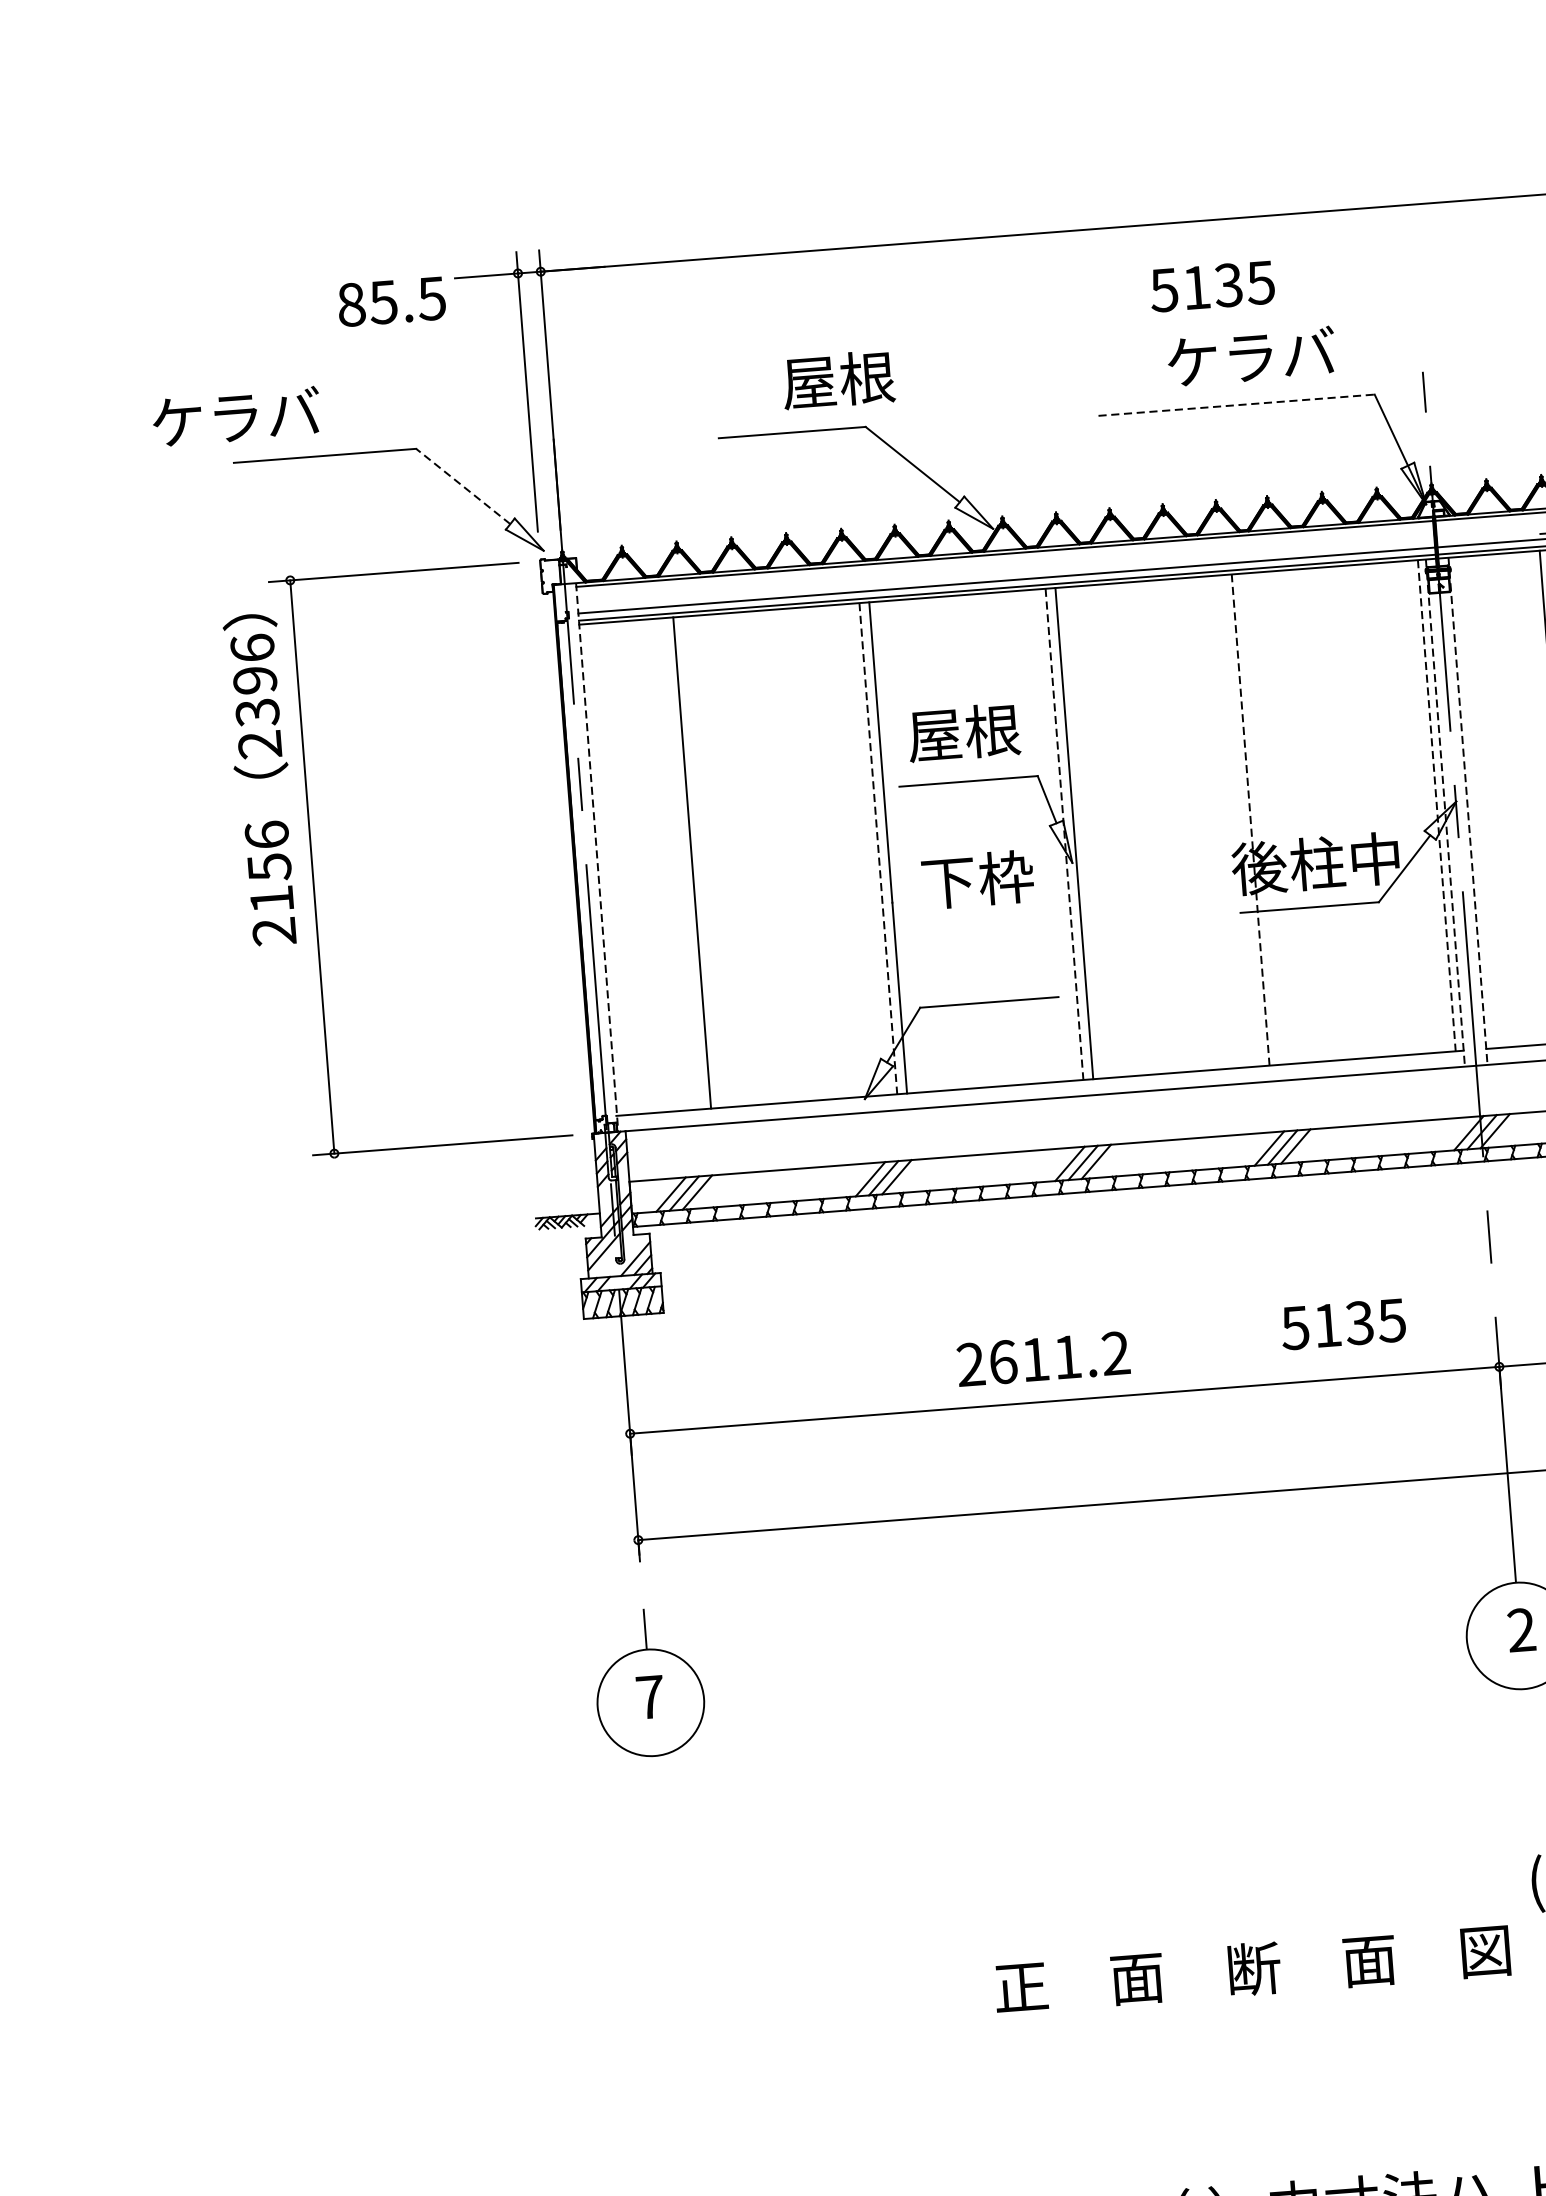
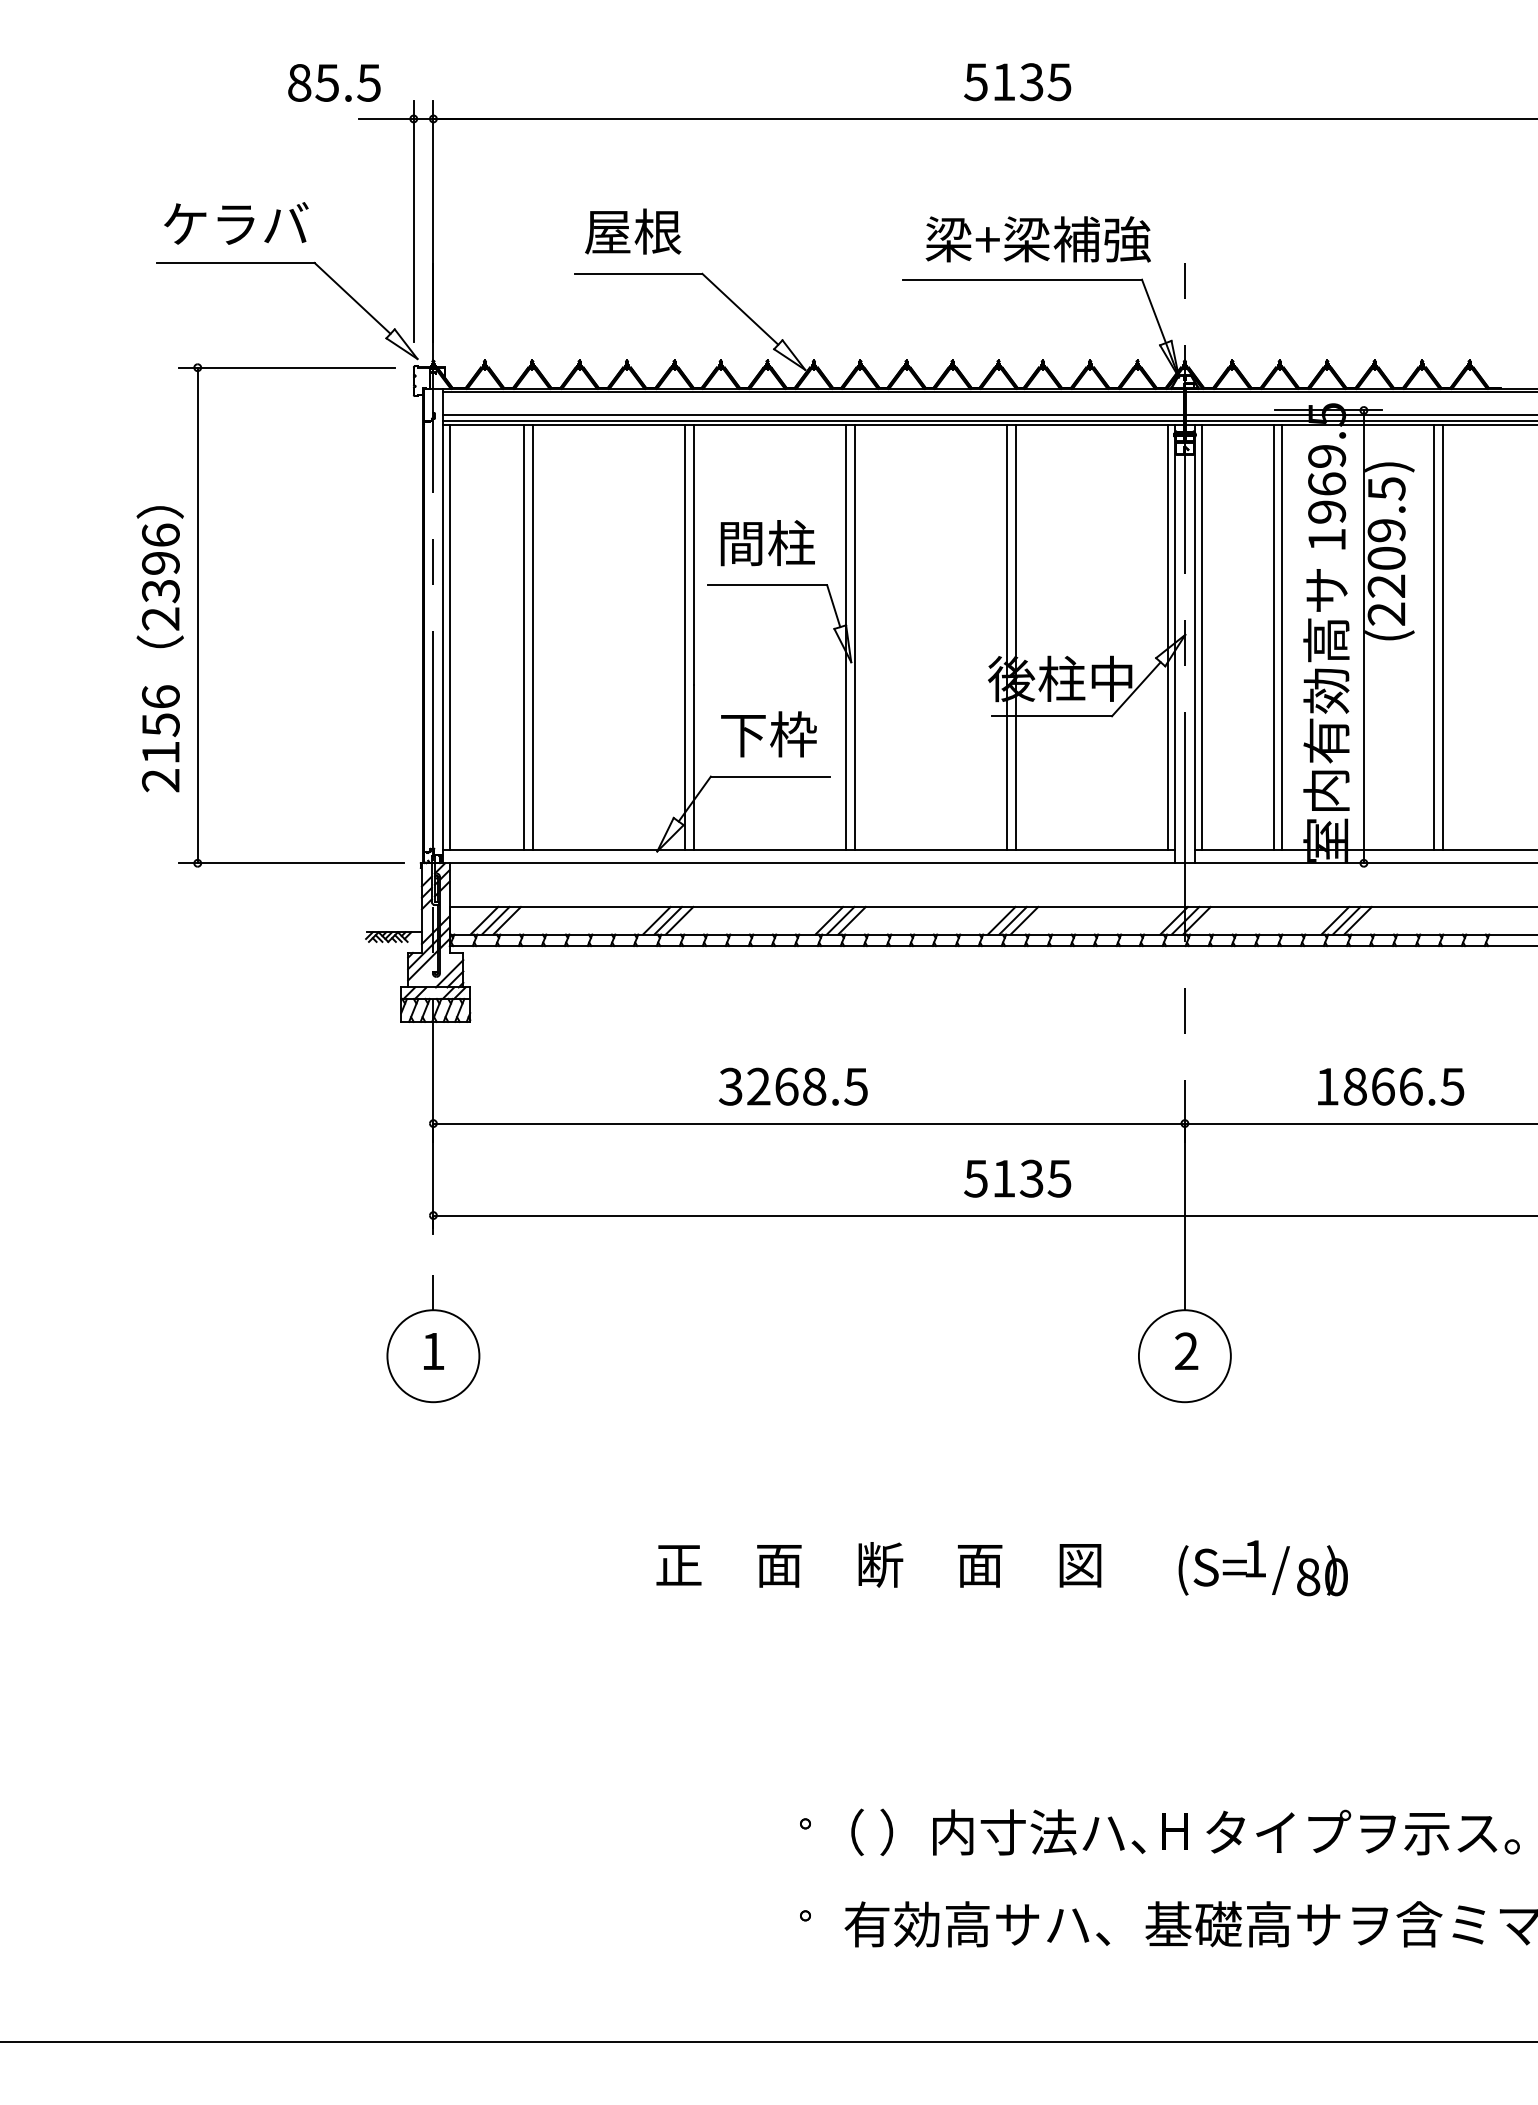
text: (1212, 287) -> (1017, 82), moved
text: (391, 301) -> (334, 82), moved
text: (1250, 357) -> (1037, 239), ケラバ -> 梁+梁補強
text: (838, 379) -> (633, 231), moved
line: (1237, 404) -> (1023, 279), dashed -> solid
text: (236, 416) -> (236, 223), moved
line: (463, 486) -> (352, 298), dashed -> solid
text: (963, 733) -> (766, 543), 屋根 -> 間柱
text: (261, 780) -> (159, 649), moved
line: (1475, 801) -> (1201, 636), added
line: (1437, 806) -> (1168, 637), dashed -> solid
line: (1467, 811) -> (1194, 644), dashed -> solid
line: (1445, 813) -> (1175, 644), dashed -> solid
line: (1260, 818) -> (1015, 636), added
line: (1250, 820) -> (1007, 637), dashed -> solid
line: (1064, 834) -> (846, 637), dashed -> solid
line: (878, 849) -> (685, 637), dashed -> solid
line: (597, 857) -> (443, 626), dashed -> solid
line: (701, 861) -> (532, 636), added
line: (606, 868) -> (450, 636), added
text: (977, 879) -> (768, 734), moved
text: (1343, 1324) -> (1017, 1178), moved
text: (1042, 1358) -> (792, 1086), 2611.2 -> 3268.5
text: (650, 1697) -> (433, 1351), 7 -> 1
text: (1252, 1968) -> (878, 1564), moved

